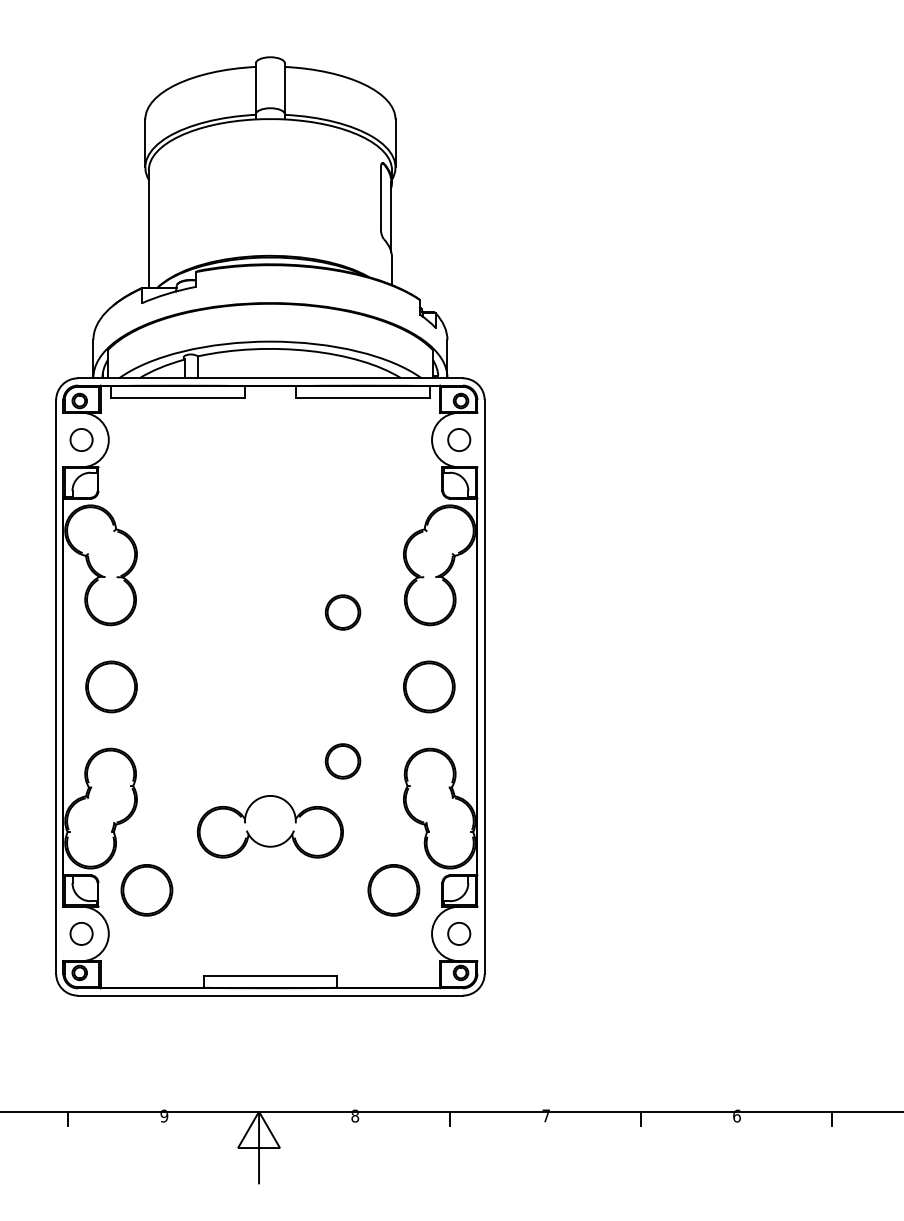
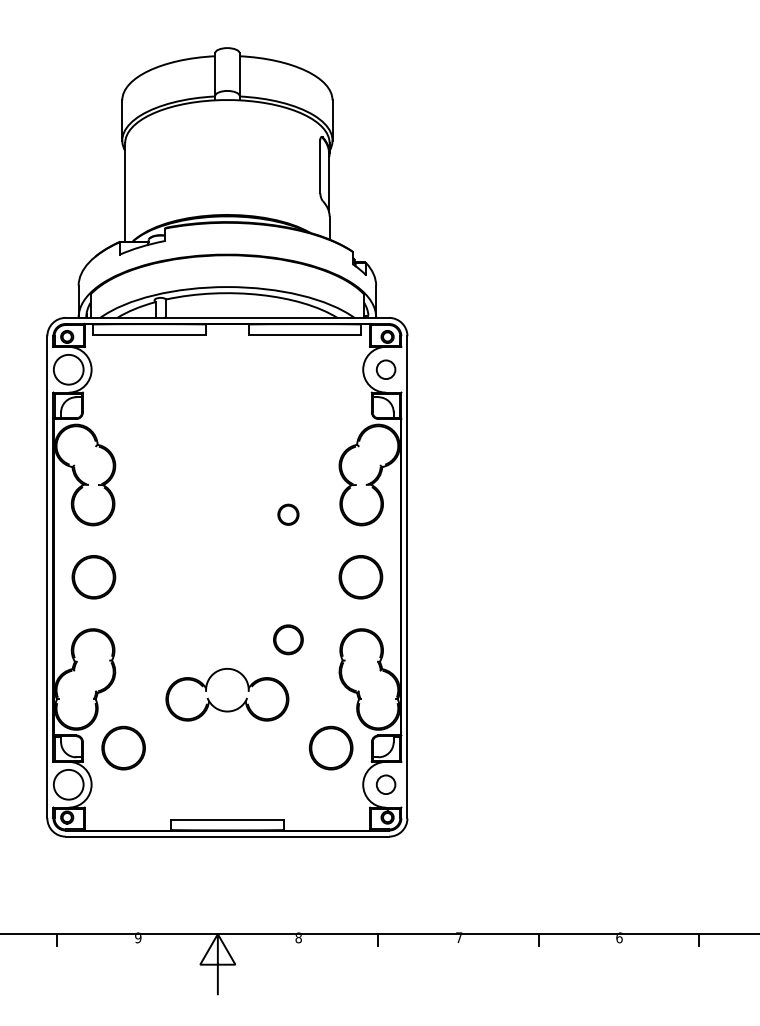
circle: (81, 439) -> (68, 369), size x1.6
part: (343, 612) -> (288, 514), size x0.7
circle: (81, 933) -> (68, 784), size x1.6

